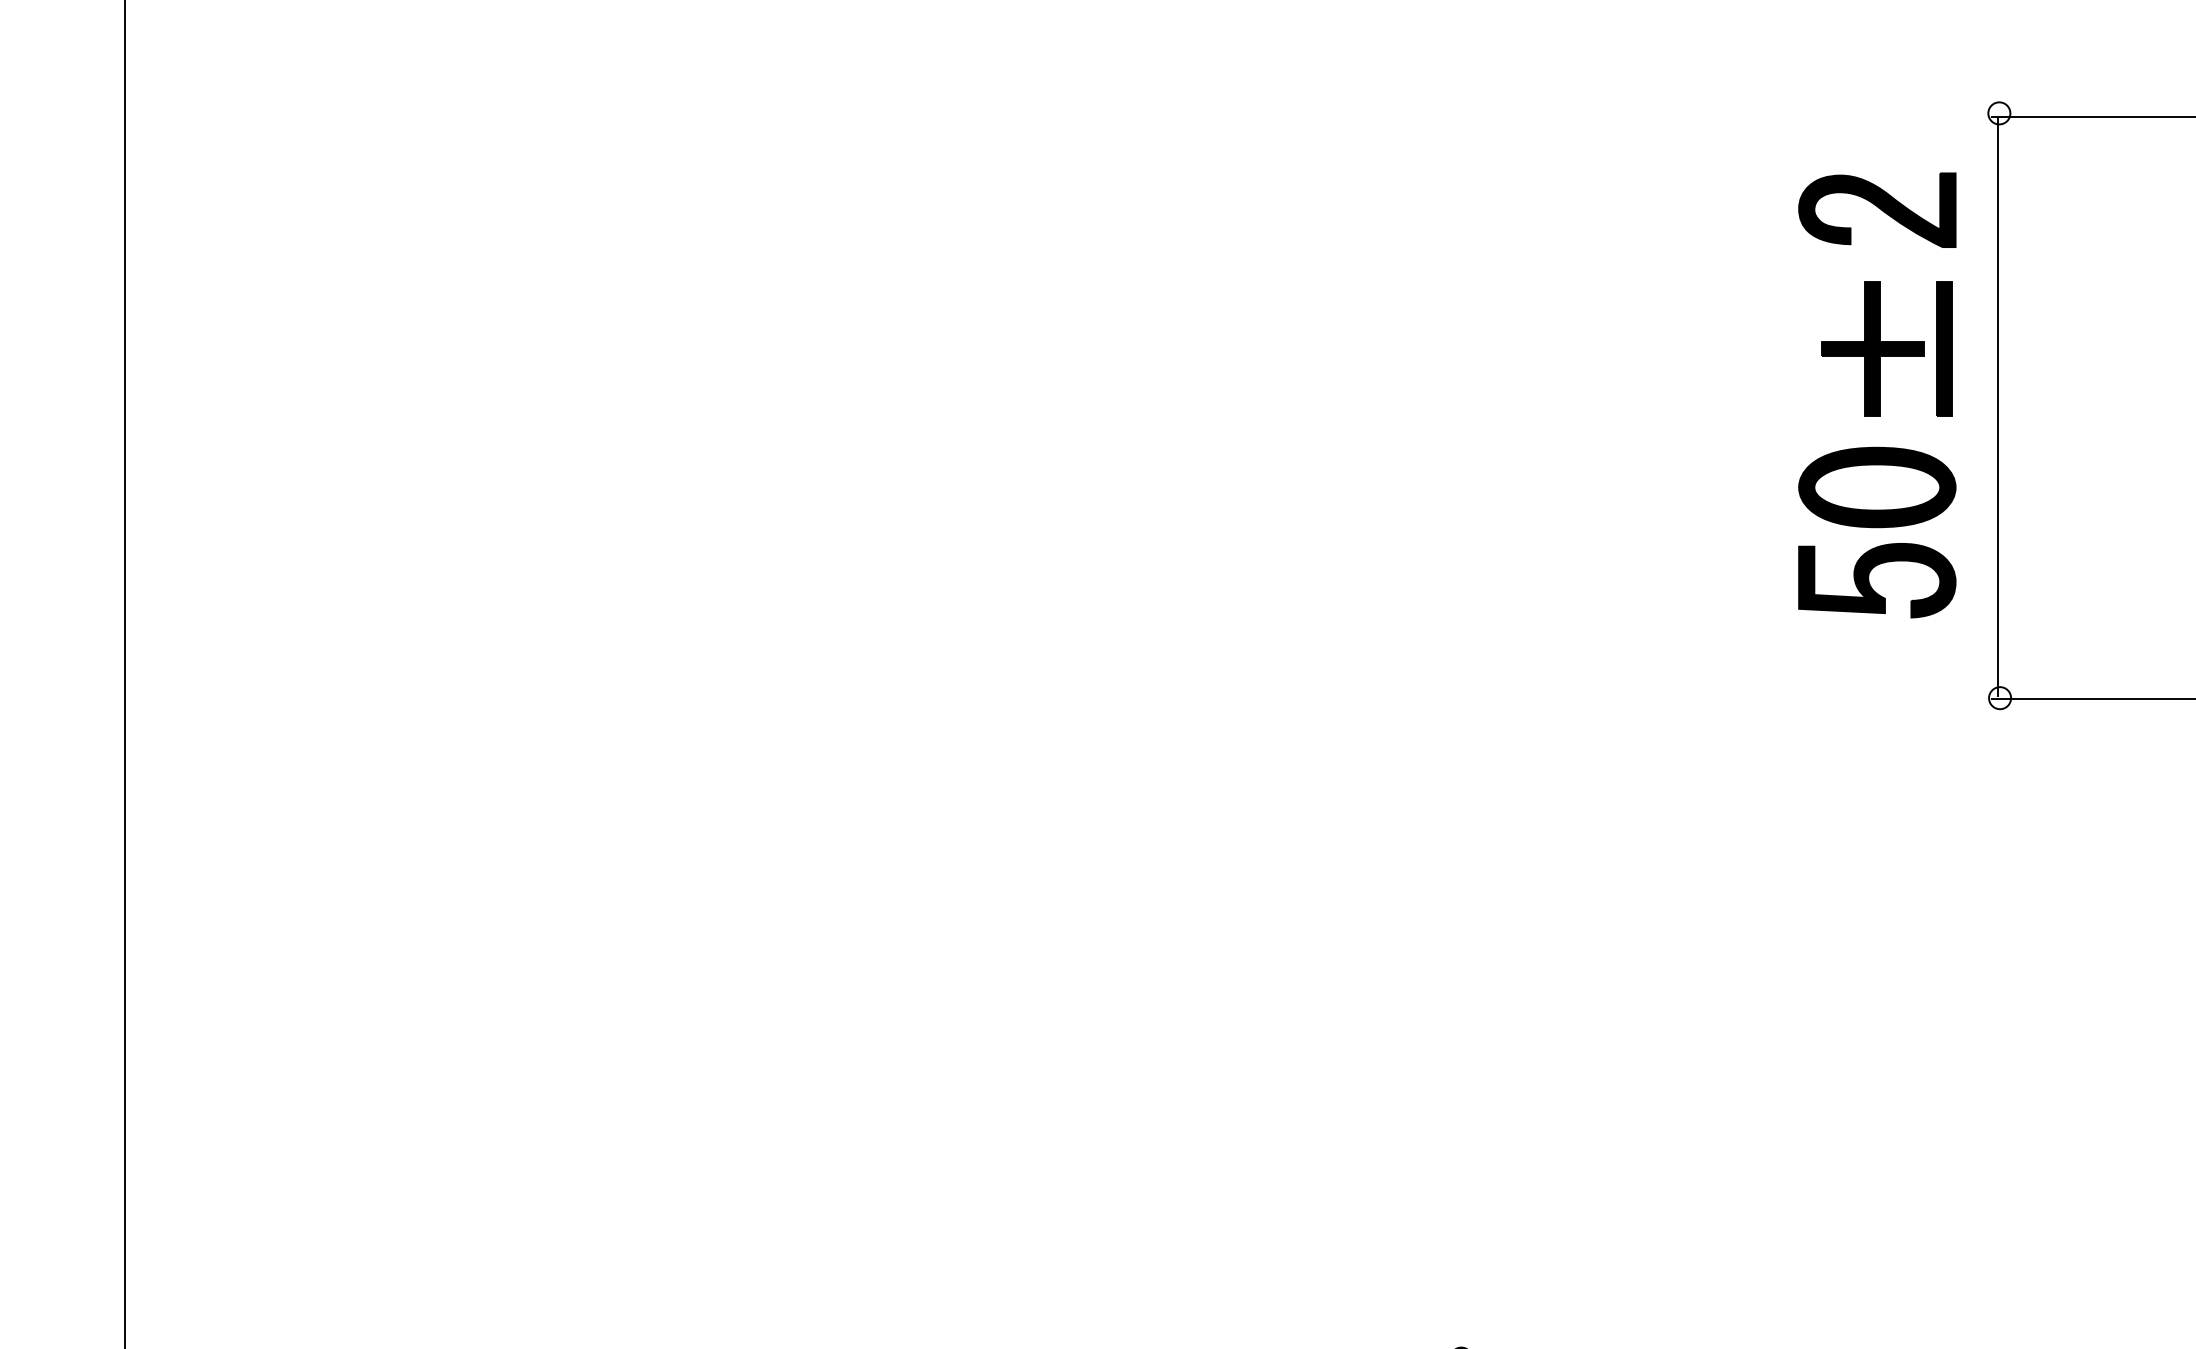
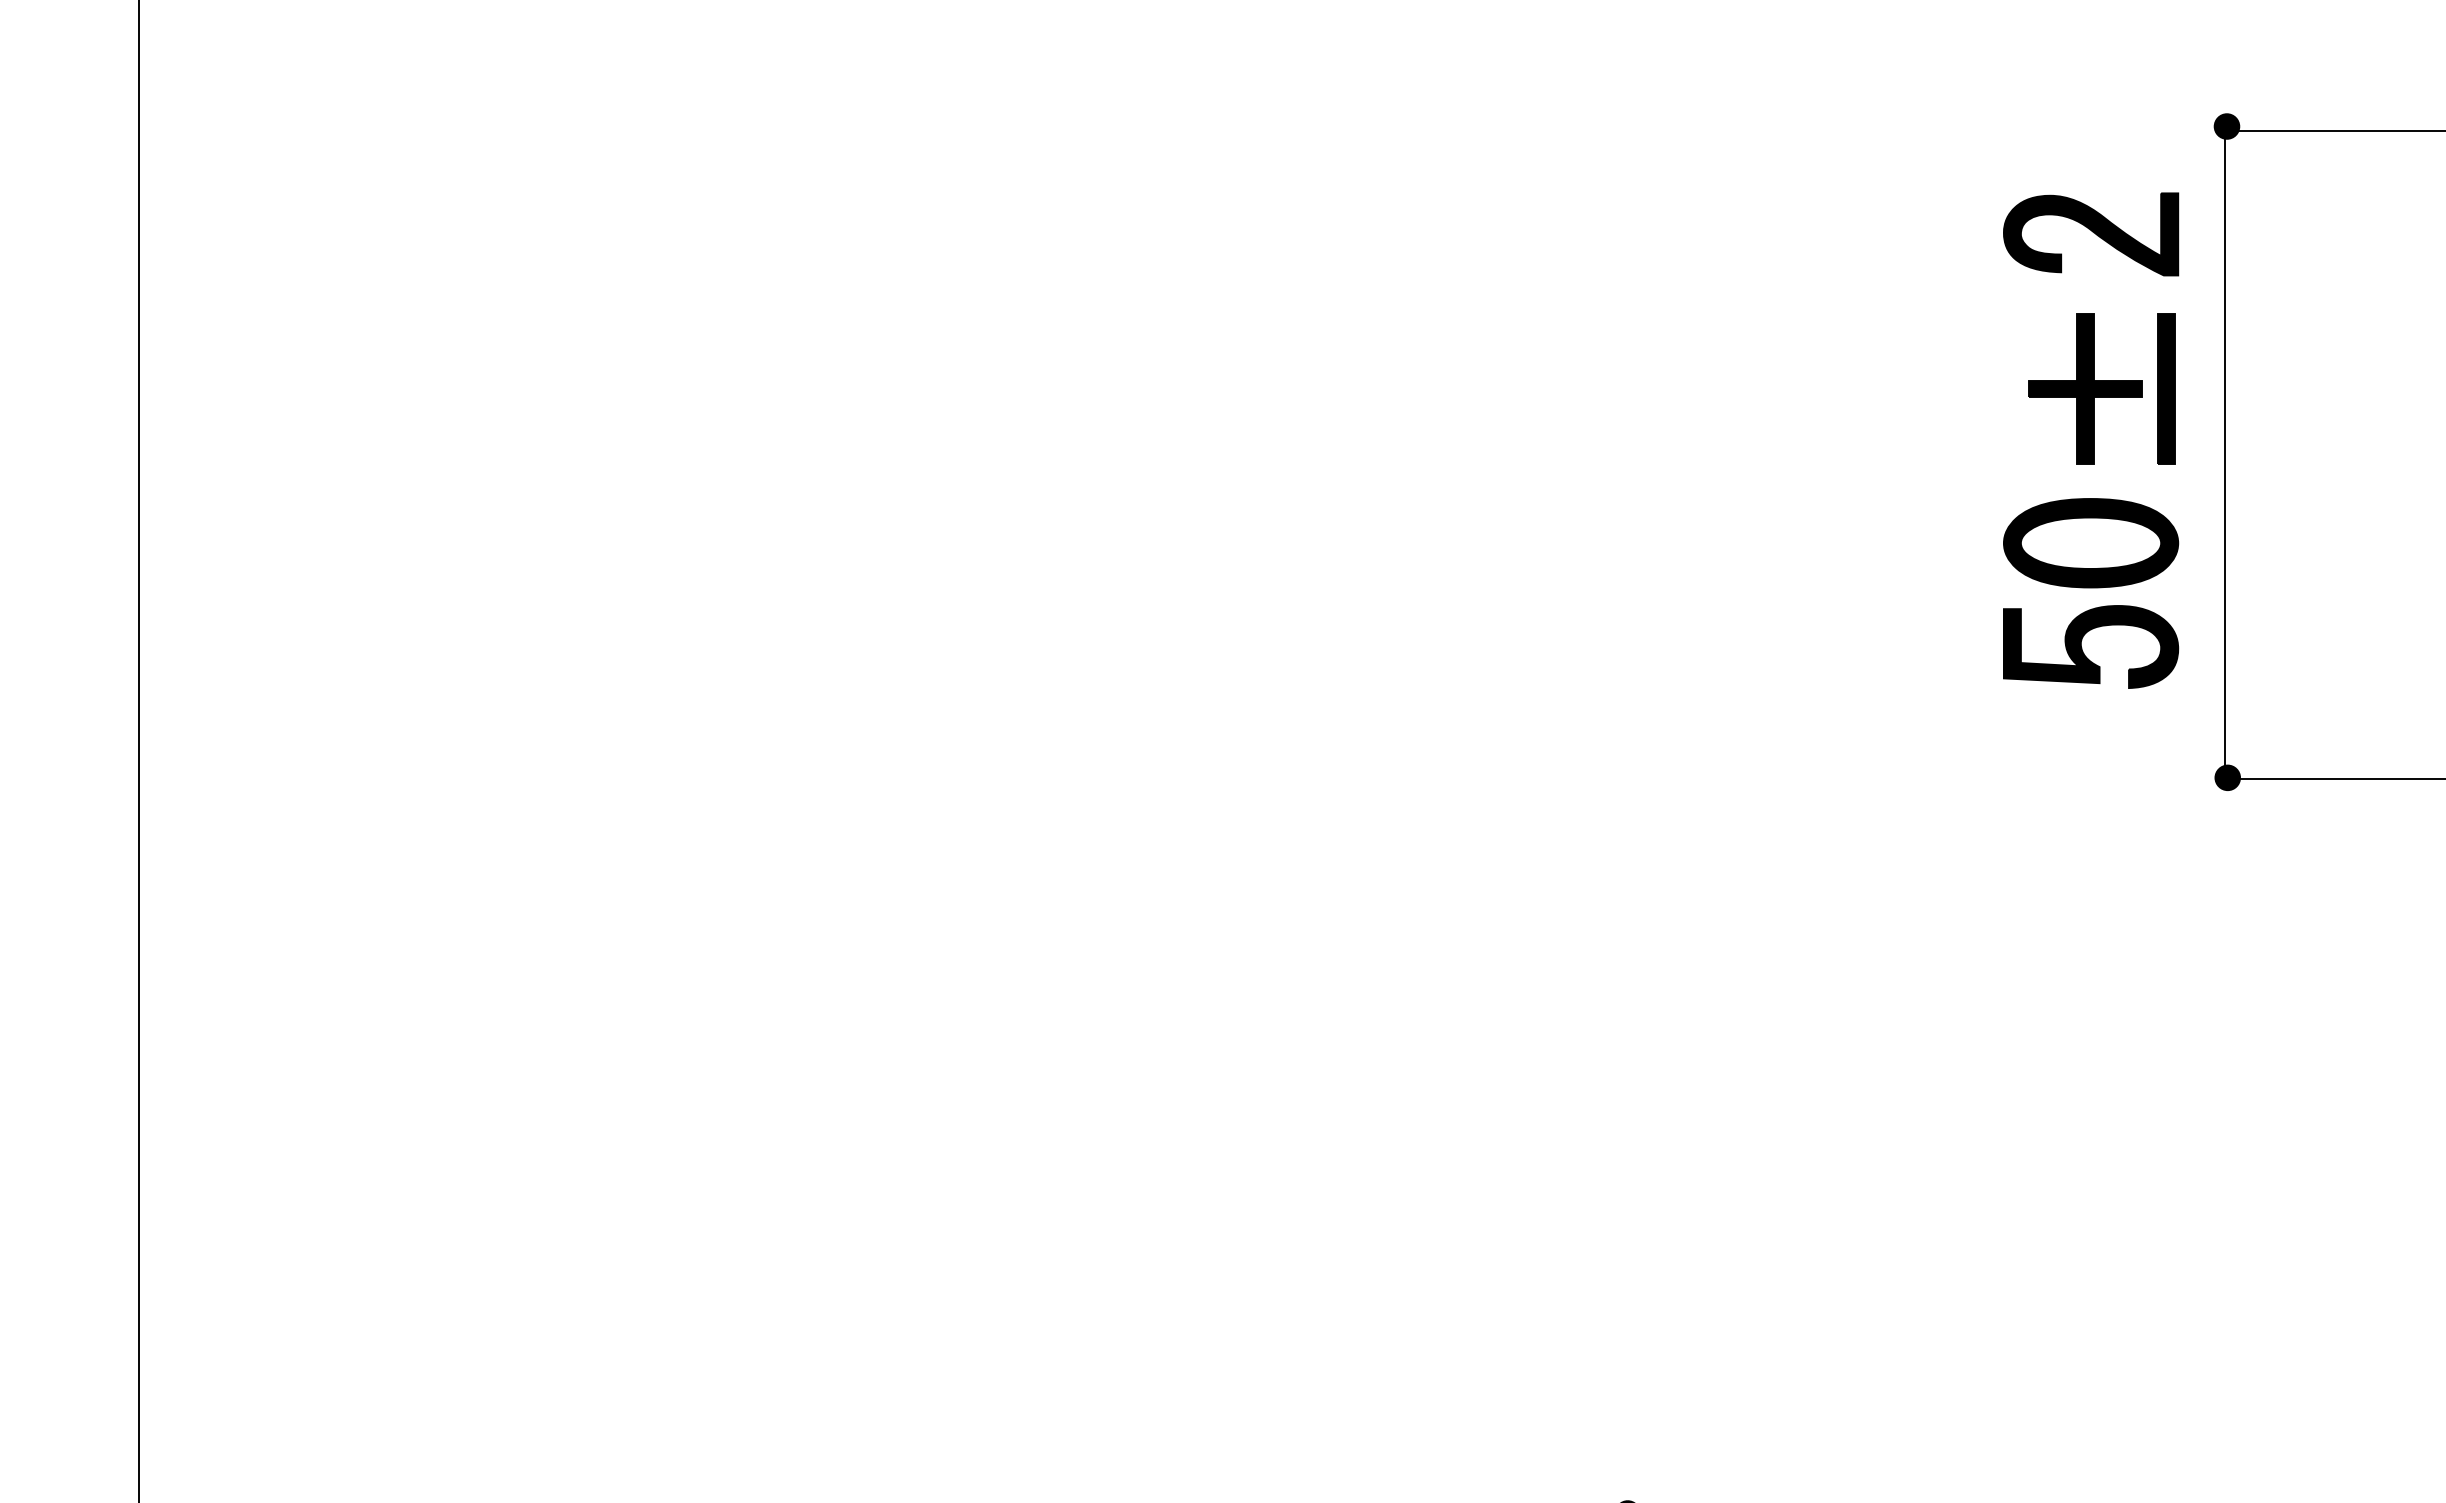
fill: (1998, 113) -> (2226, 126), added
fill: (1999, 697) -> (2227, 777), added

